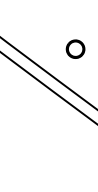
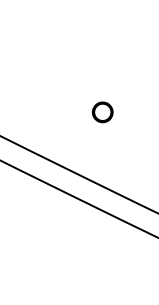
part: (75, 48) -> (102, 111), size x0.6

